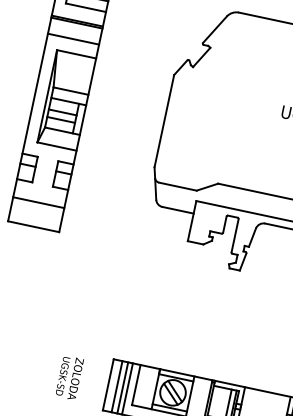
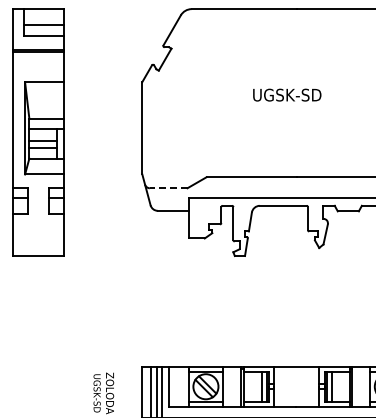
line: (73, 39) -> (38, 68), removed
line: (177, 186) -> (168, 188), solid -> dashed
line: (38, 202) -> (38, 231), removed

